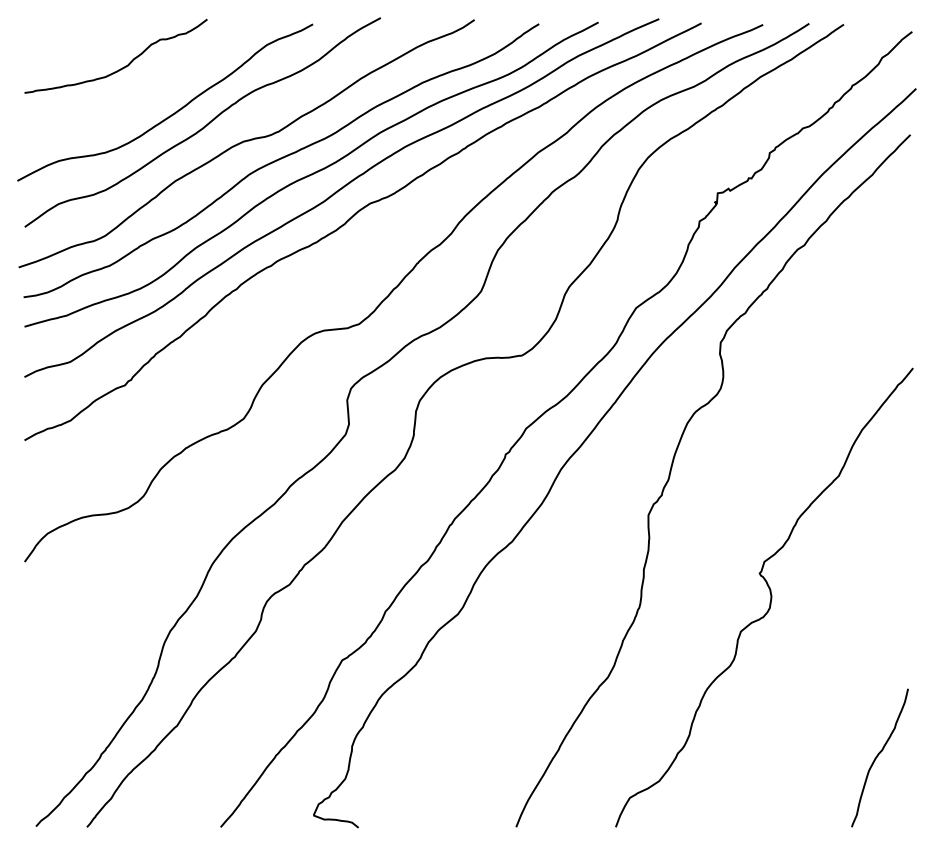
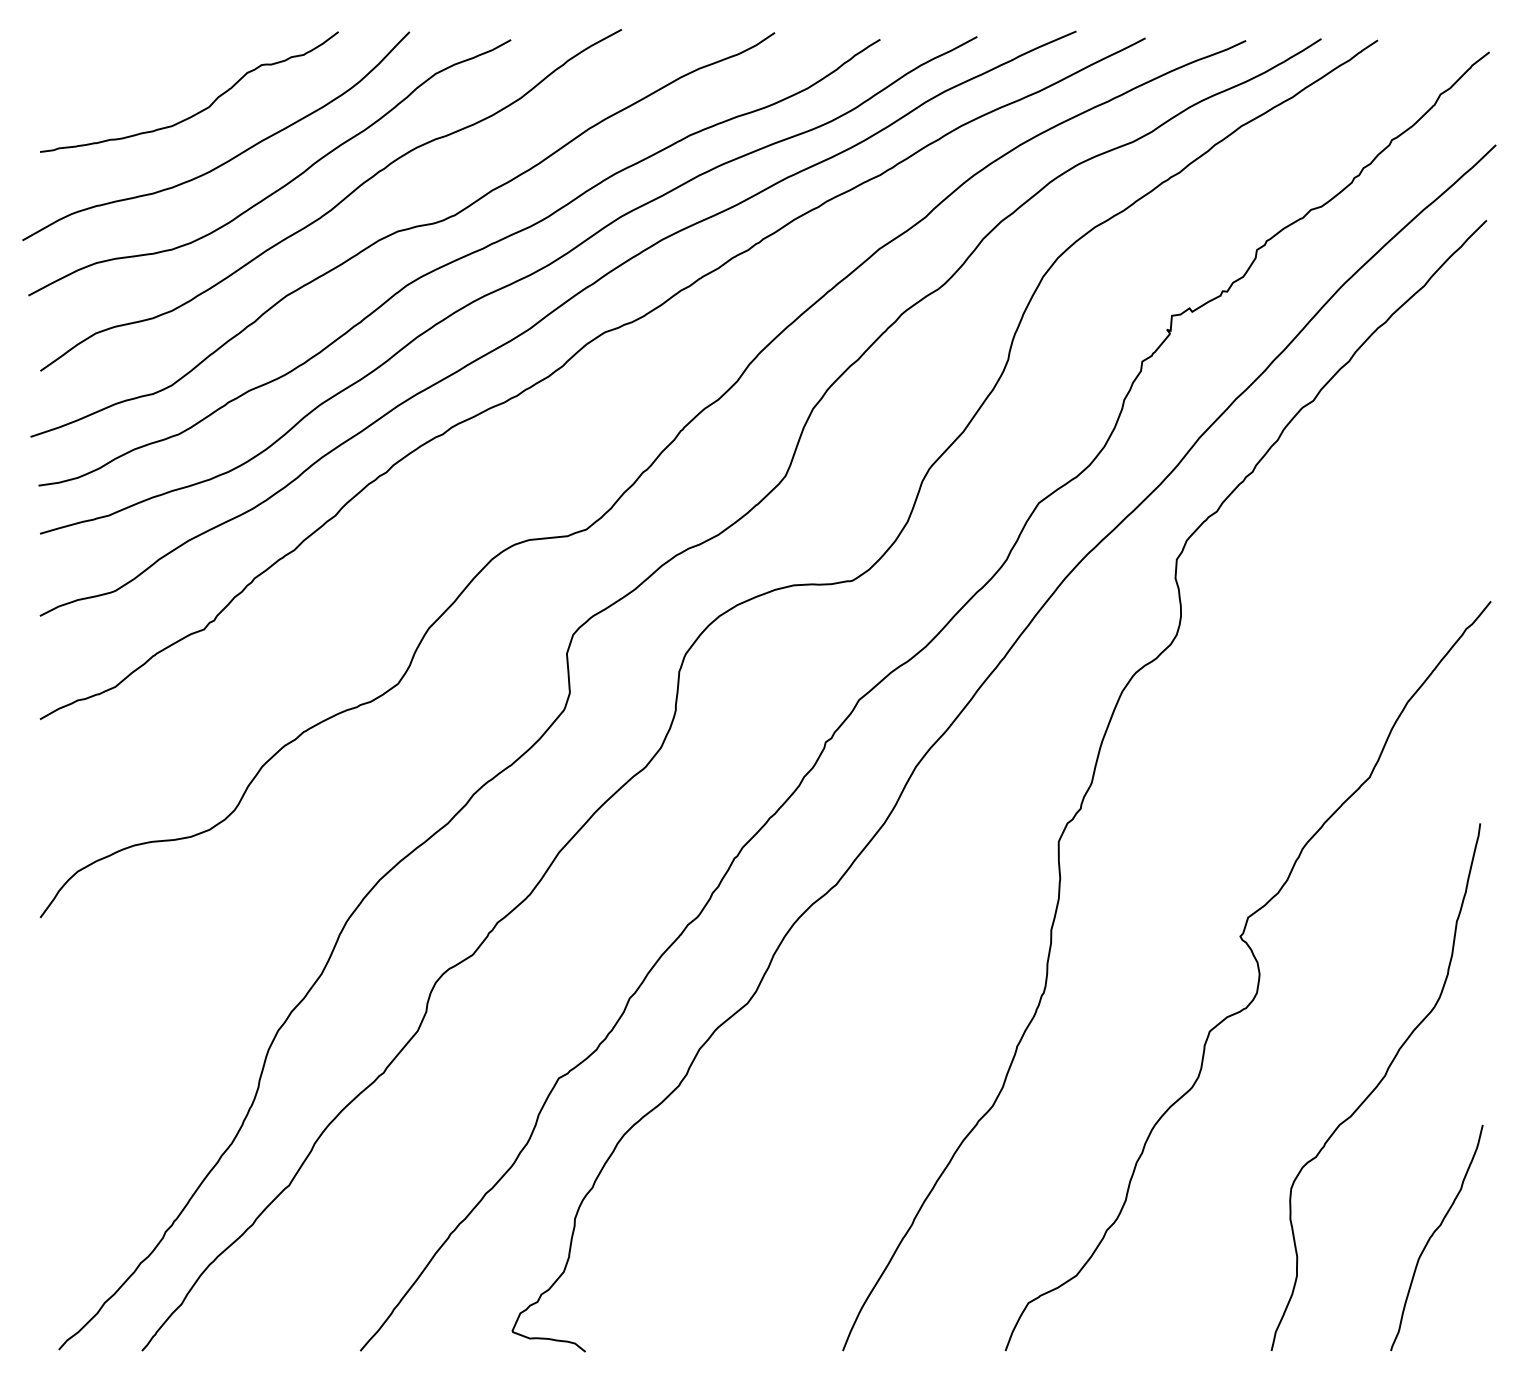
curve: (139, 97) -> (227, 159), added
curve: (842, 665) -> (1375, 1086), added

